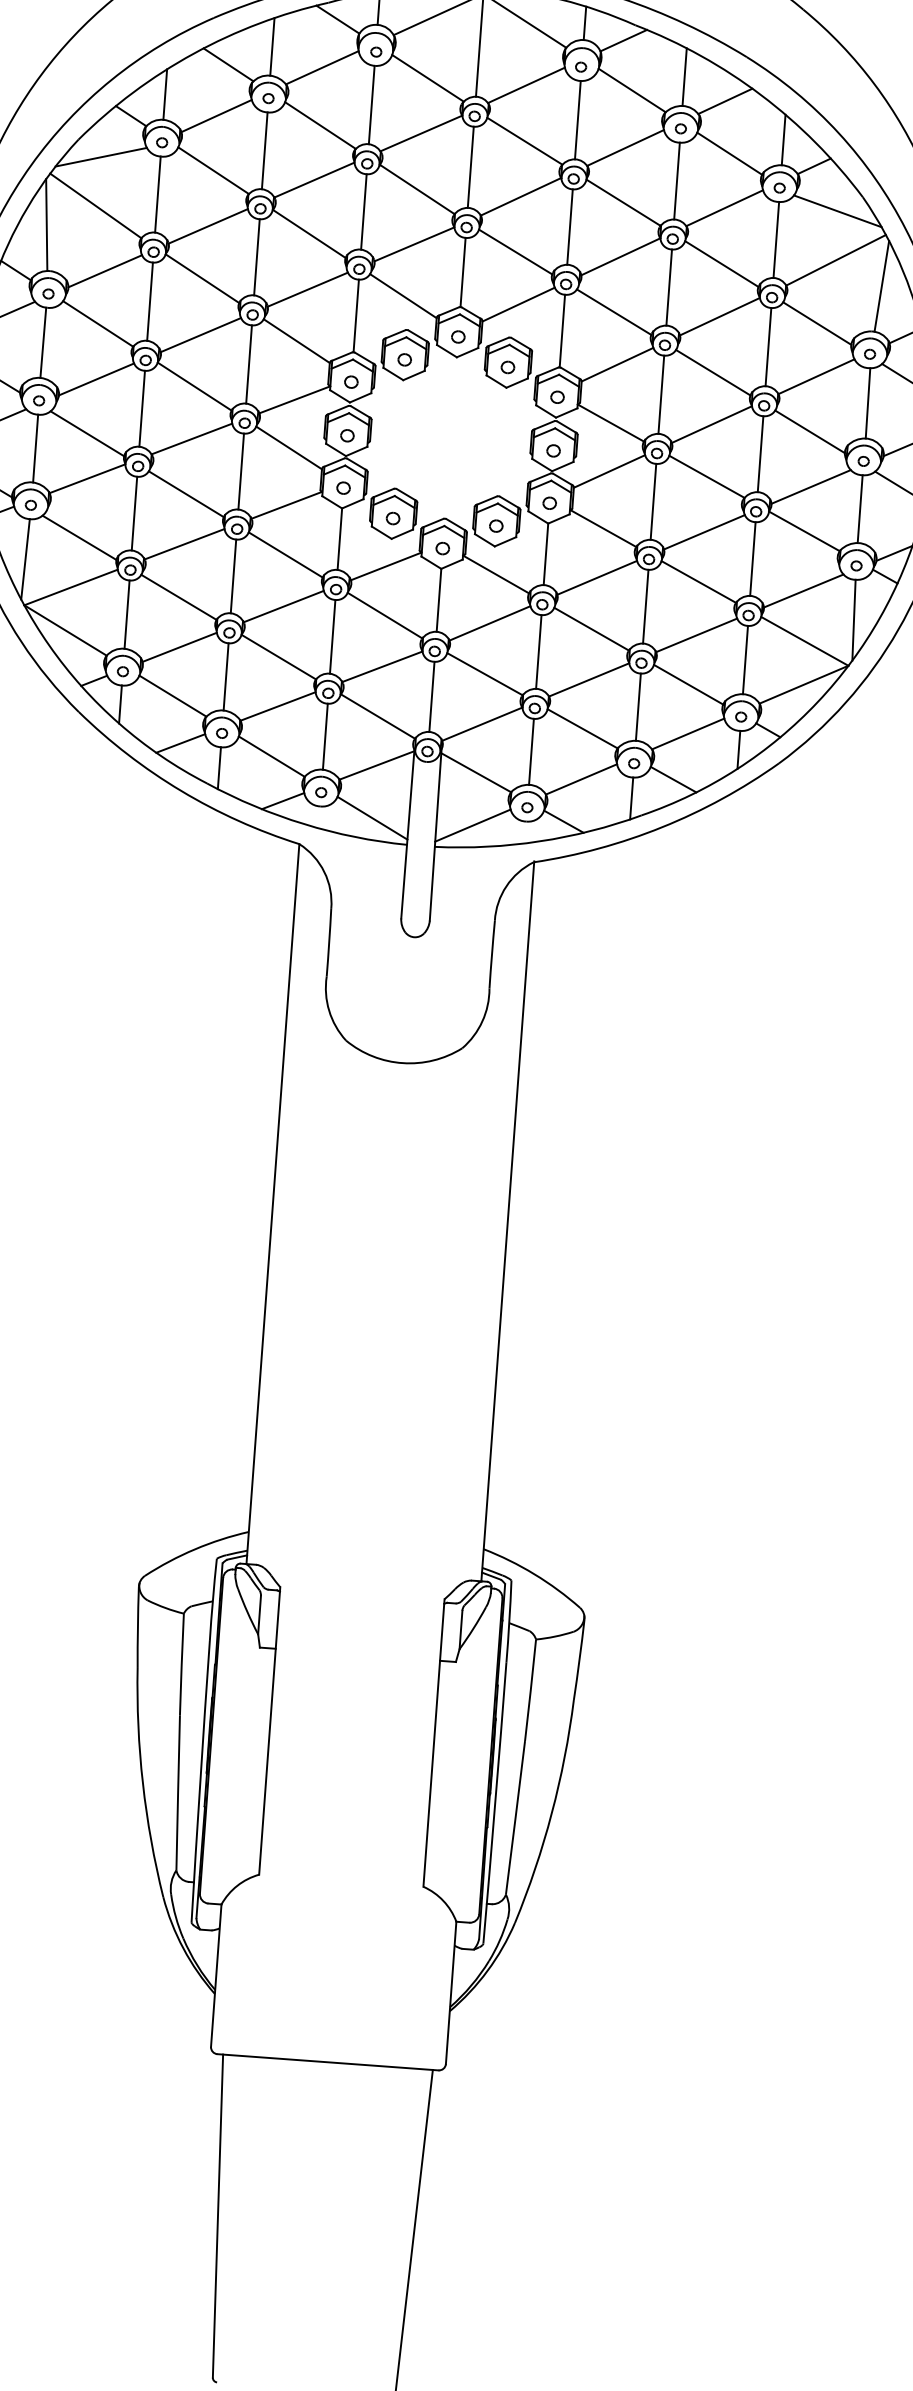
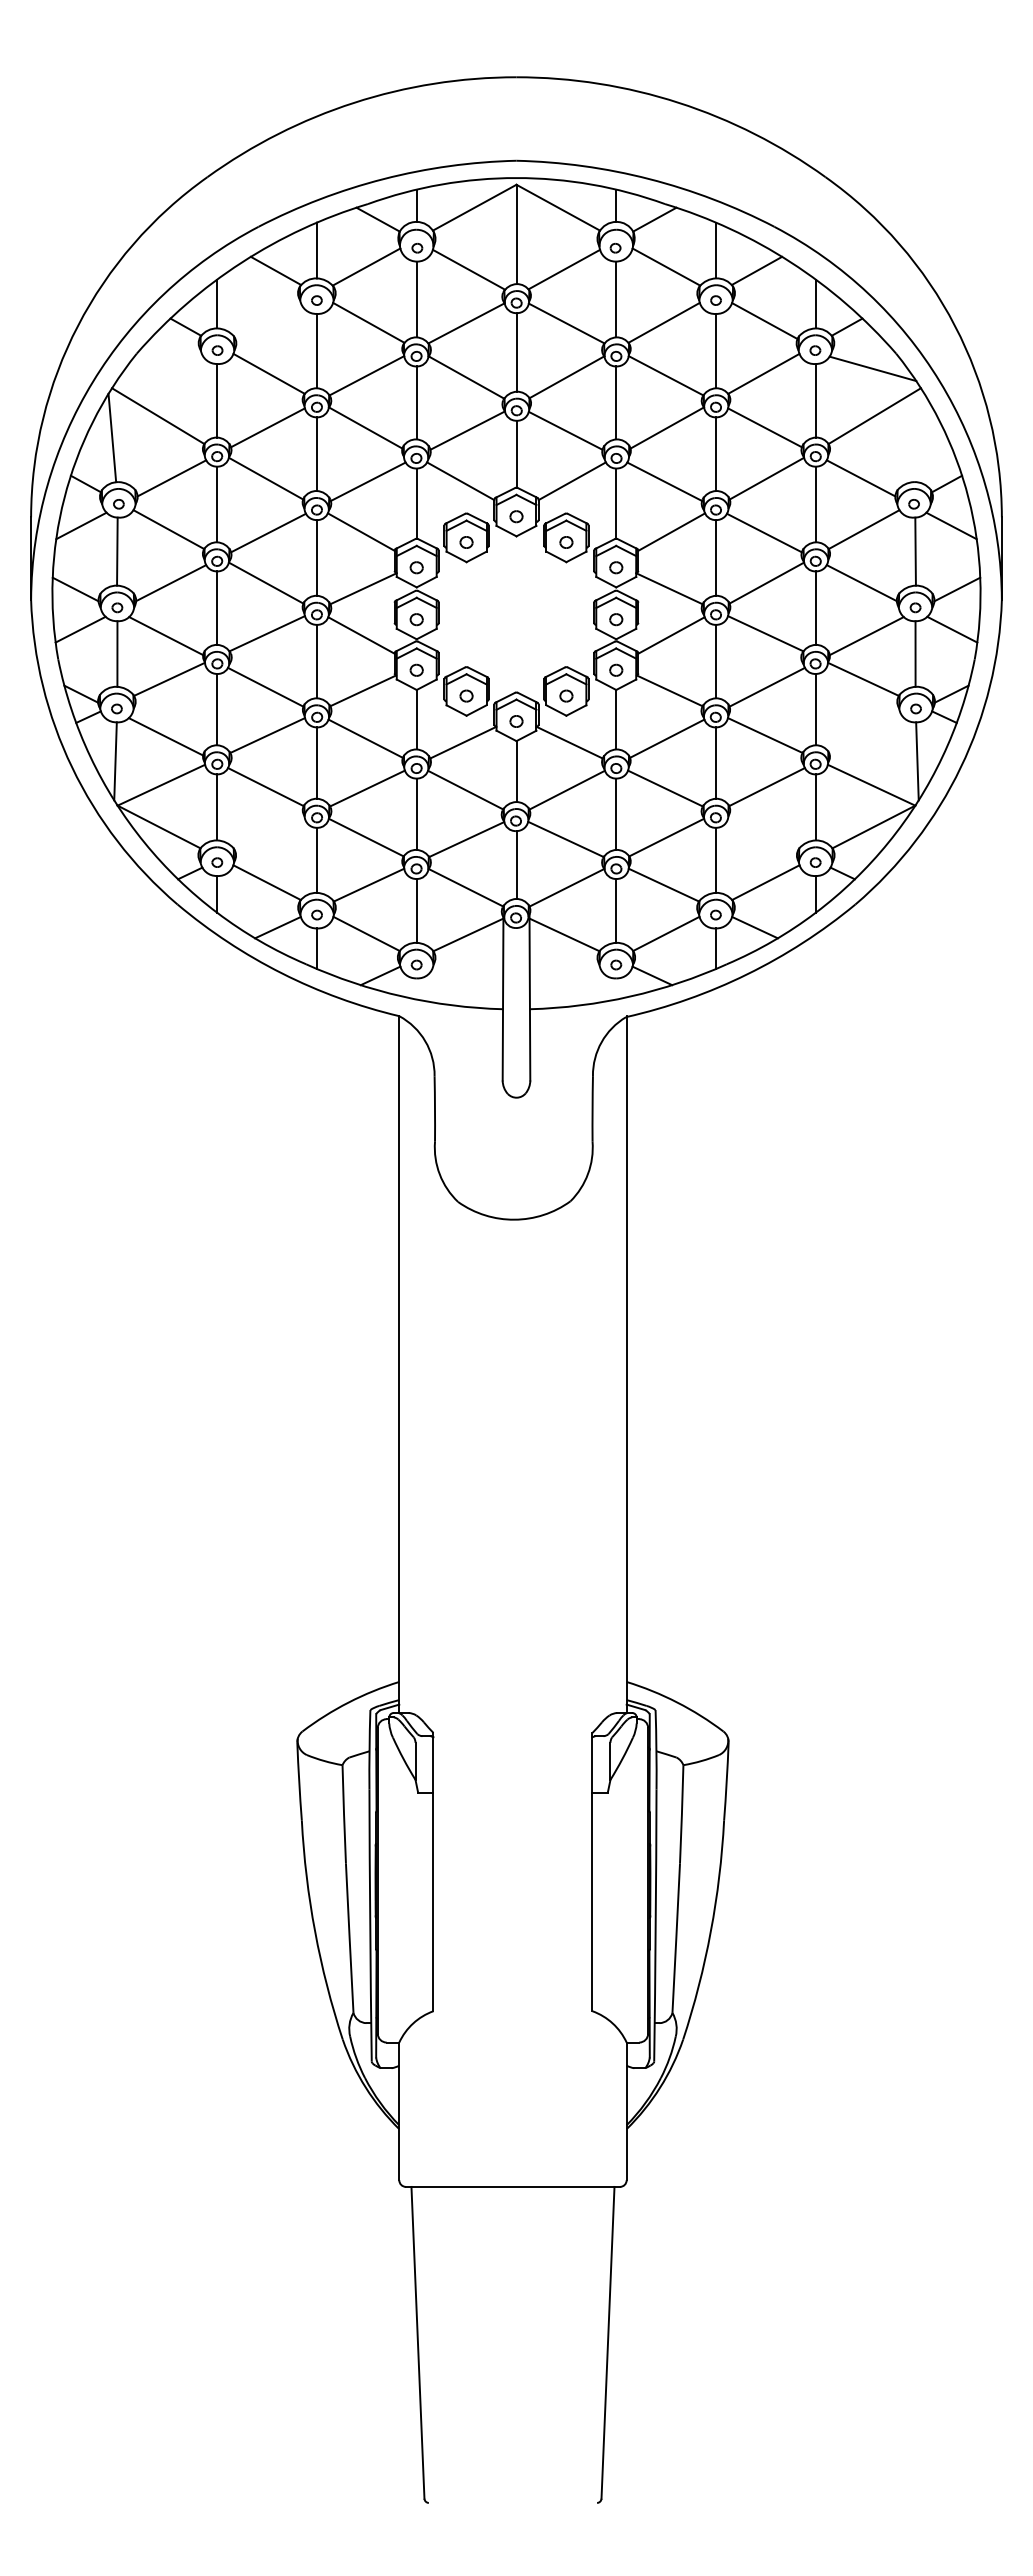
line: (215, 116) -> (267, 321), removed
line: (100, 156) -> (159, 368), removed
line: (881, 285) -> (920, 437), removed
line: (803, 590) -> (866, 736), removed
line: (179, 646) -> (269, 834), removed
line: (688, 684) -> (762, 834), removed
line: (372, 817) -> (467, 985), removed
line: (472, 824) -> (564, 985), removed

